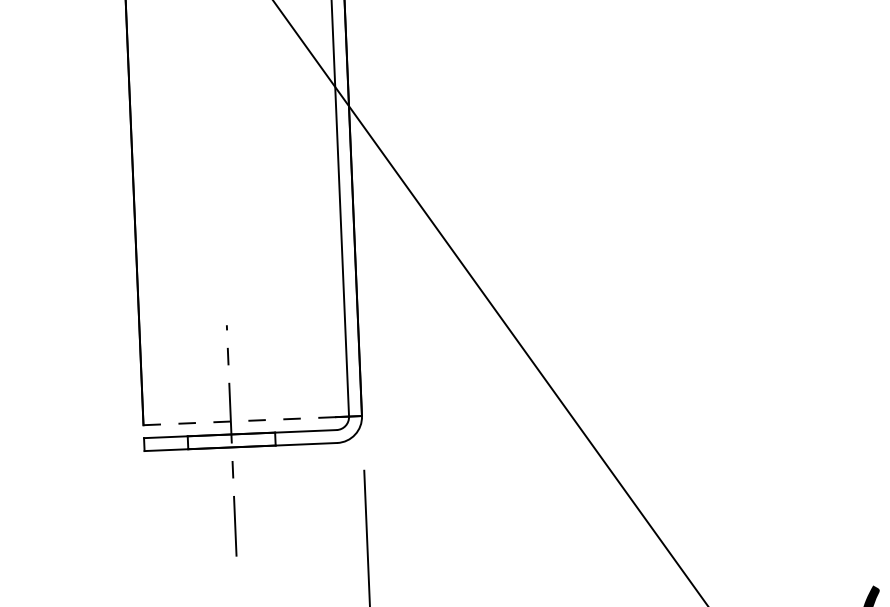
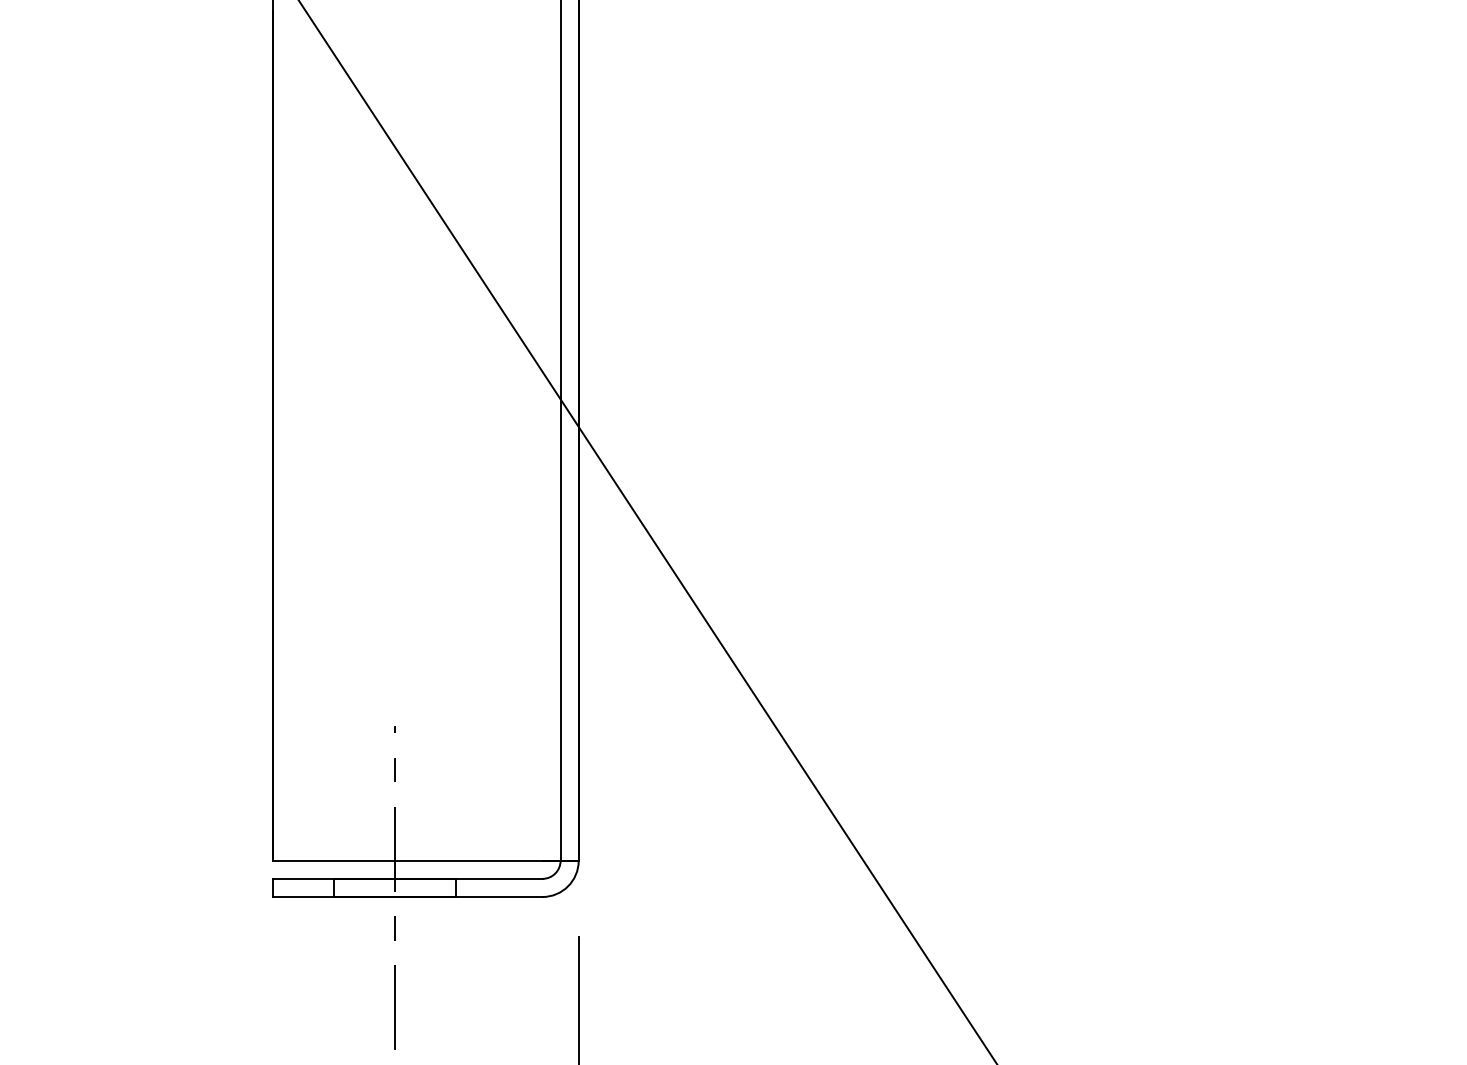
line: (239, 420) -> (407, 860), dashed -> solid

